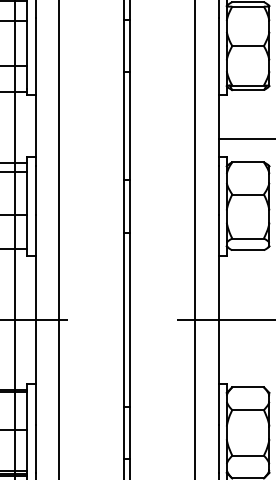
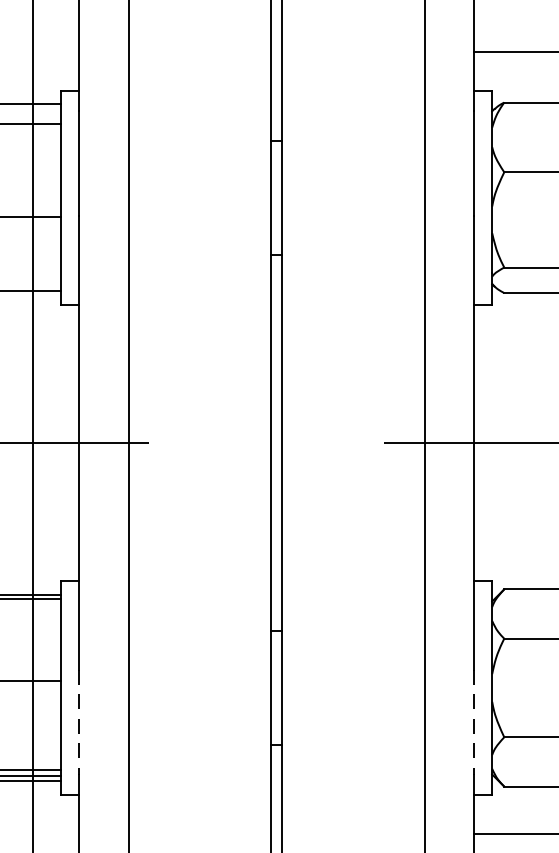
line: (35, 449) -> (78, 723), solid -> dashed
line: (218, 449) -> (474, 723), solid -> dashed

